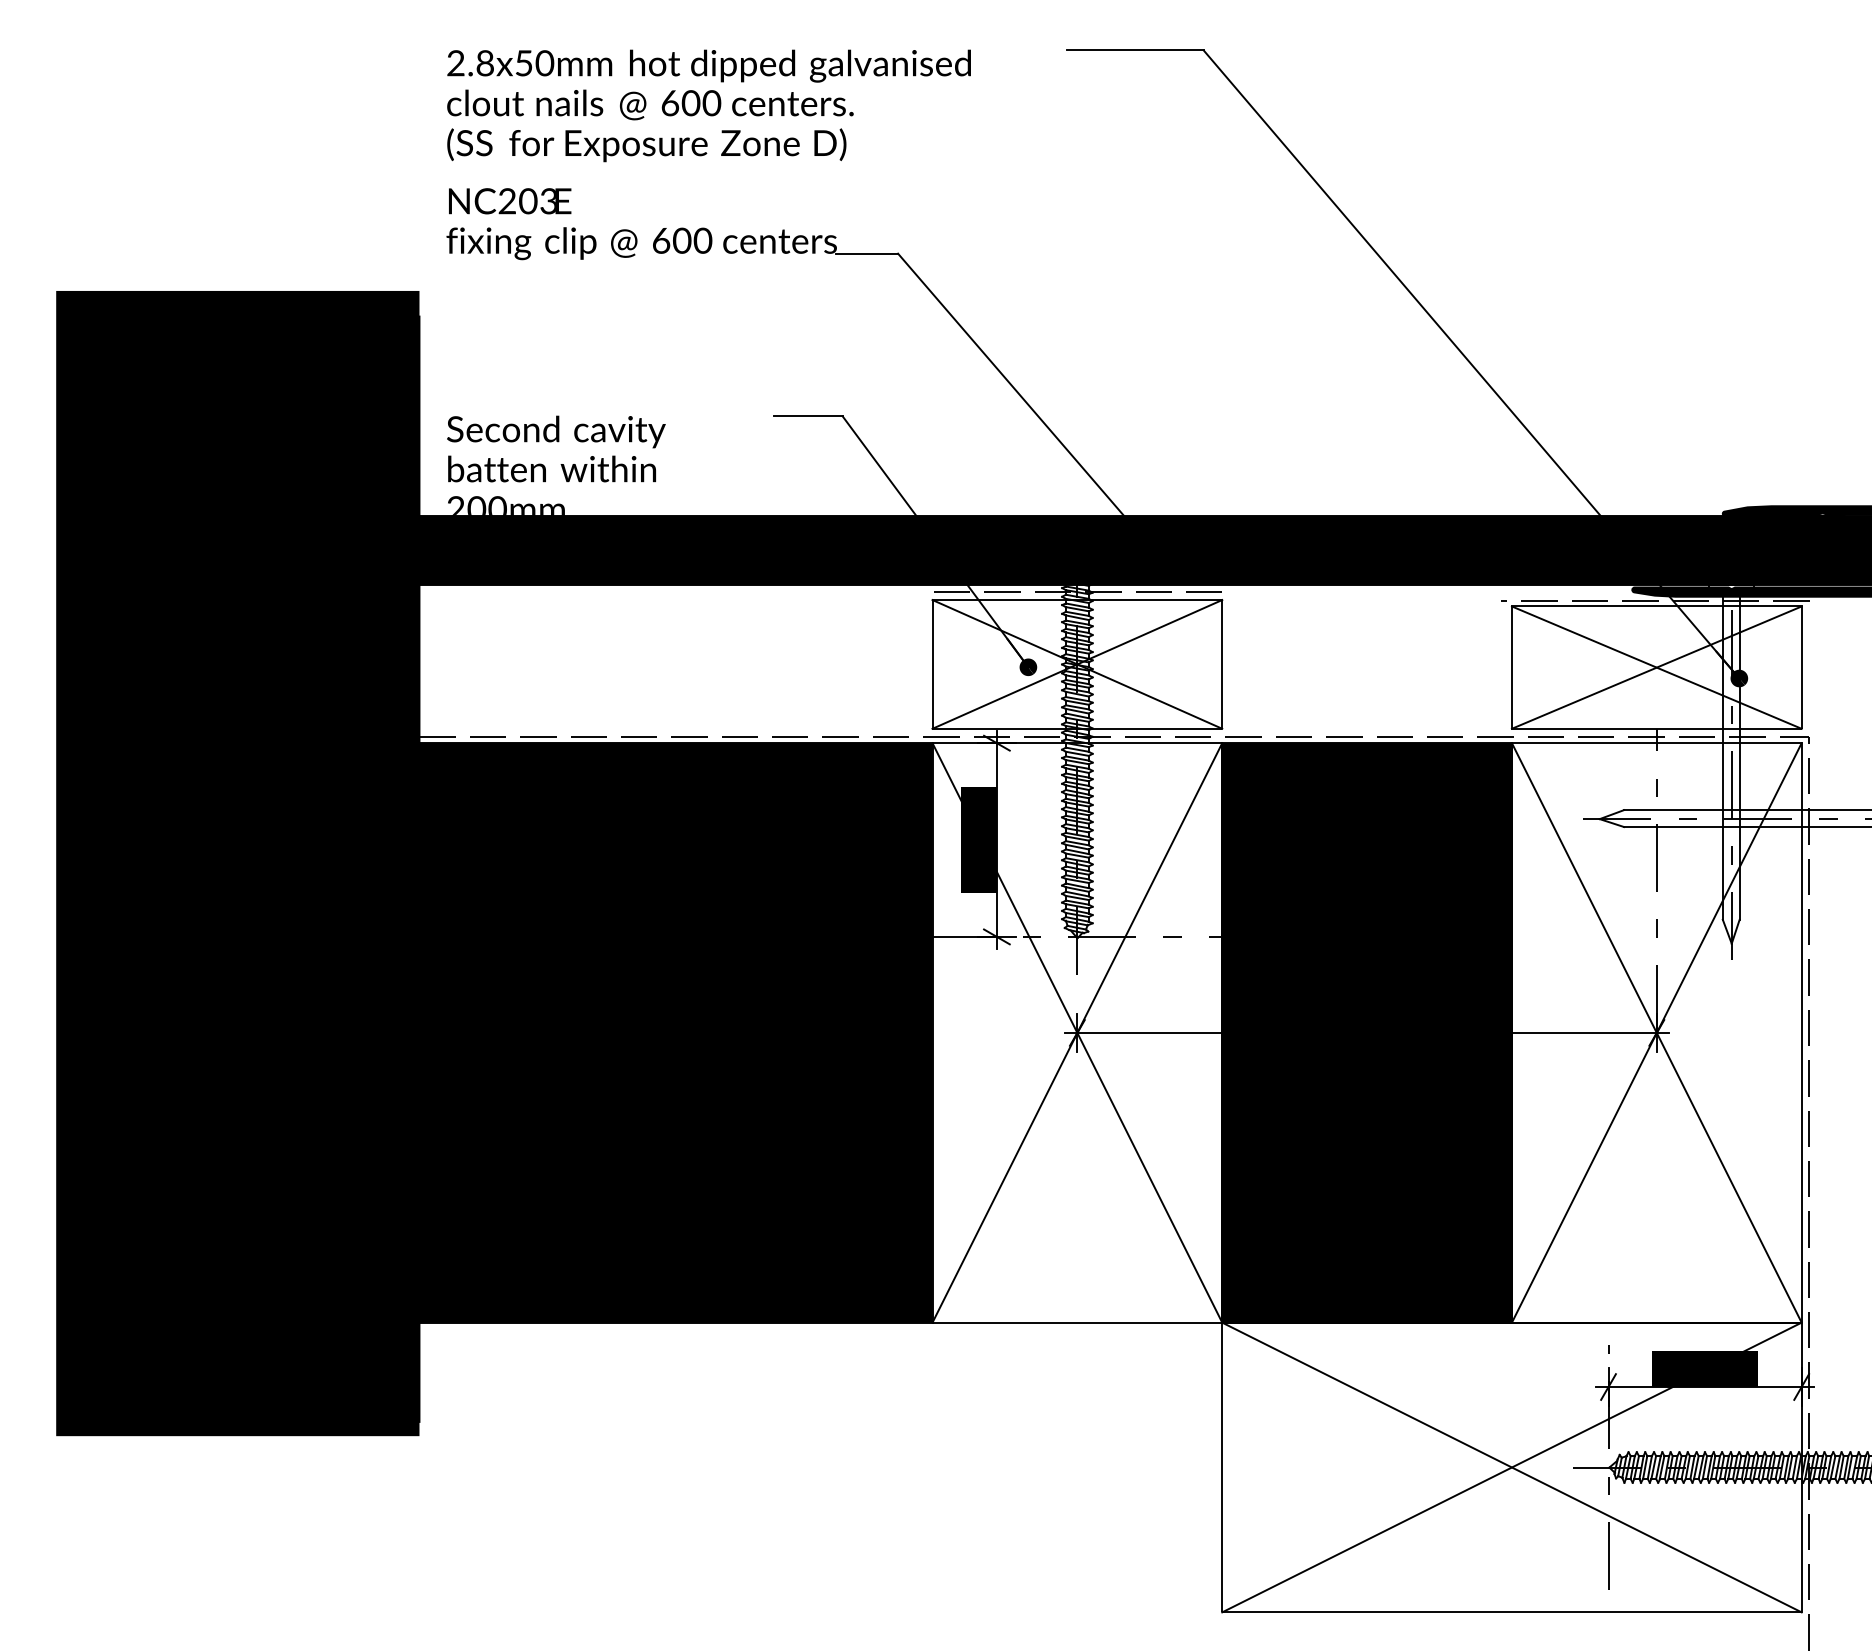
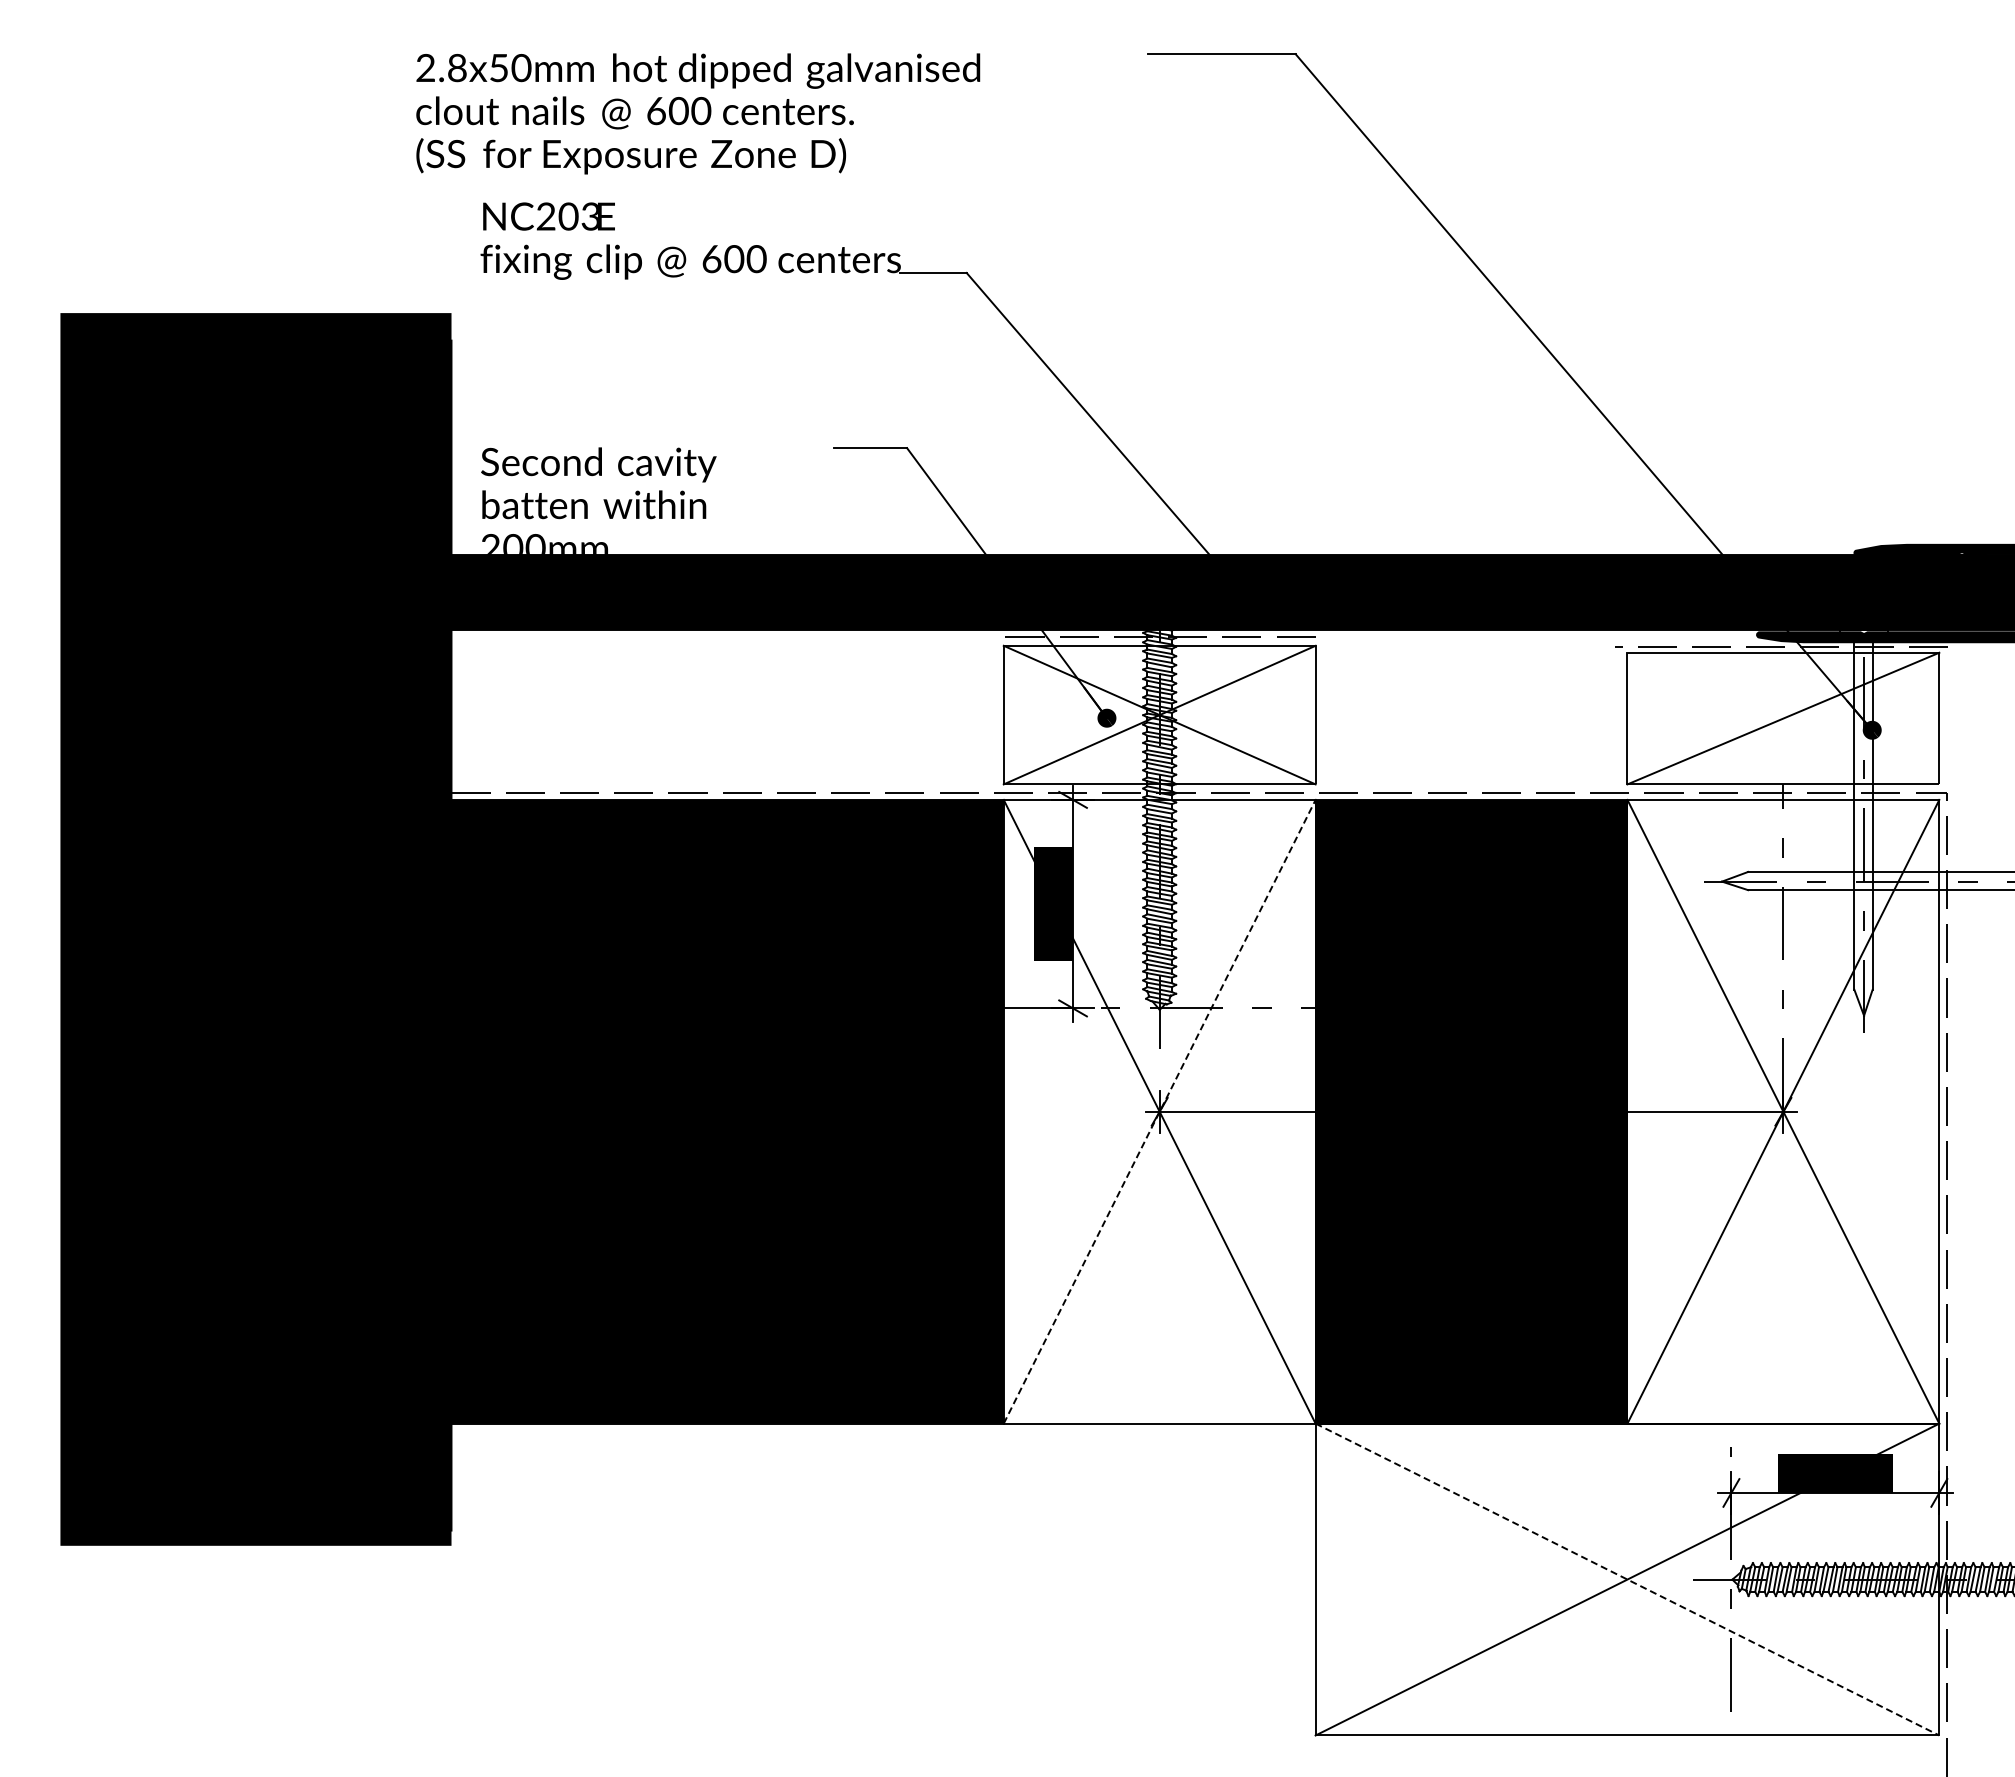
text: (709, 105) -> (698, 113), moved
line: (1656, 667) -> (1783, 718), removed
line: (1077, 1032) -> (1159, 1111), solid -> dashed
line: (1511, 1467) -> (1627, 1579), solid -> dashed

